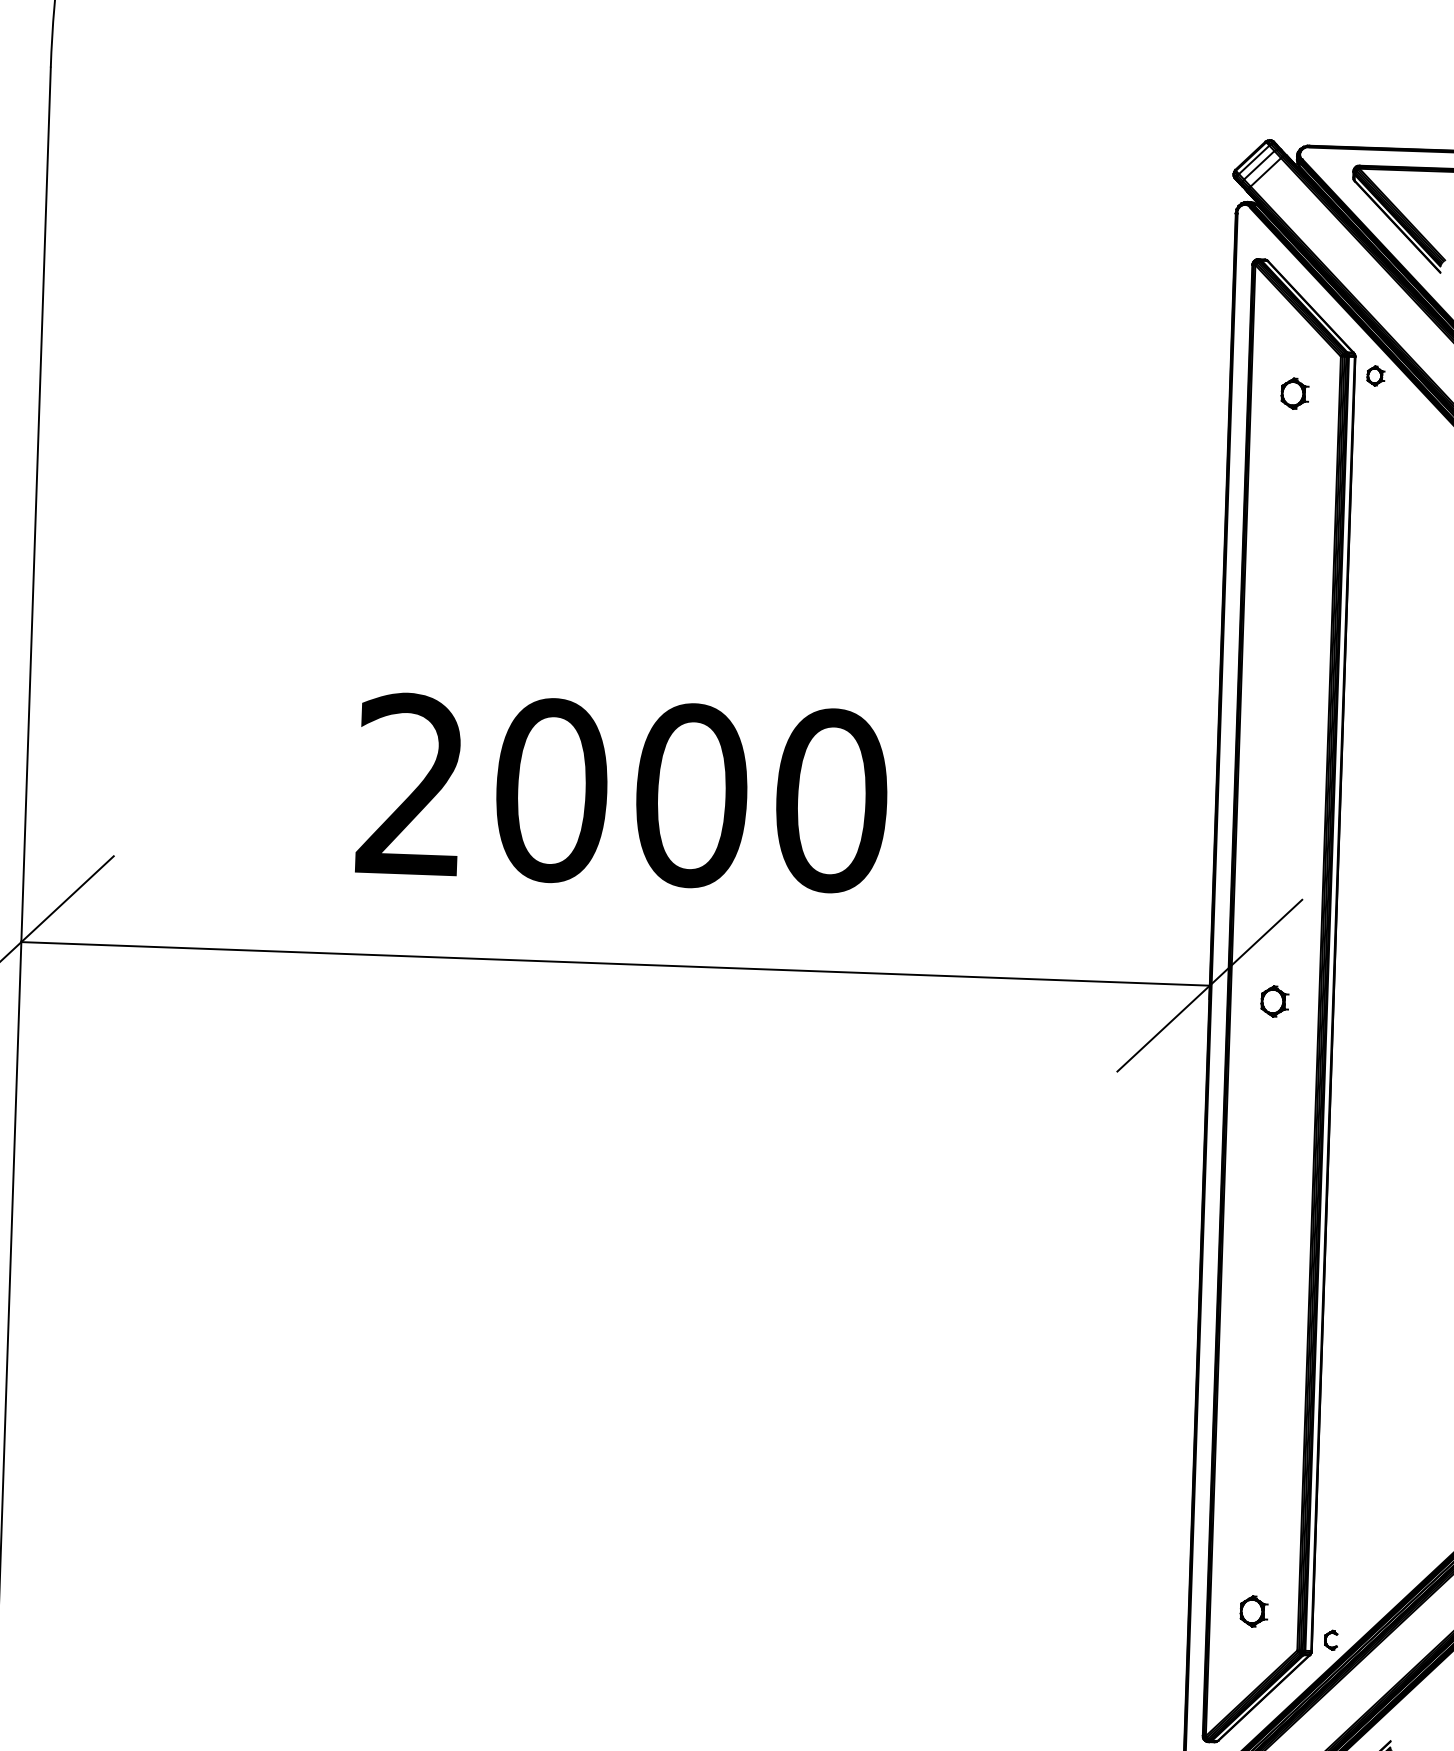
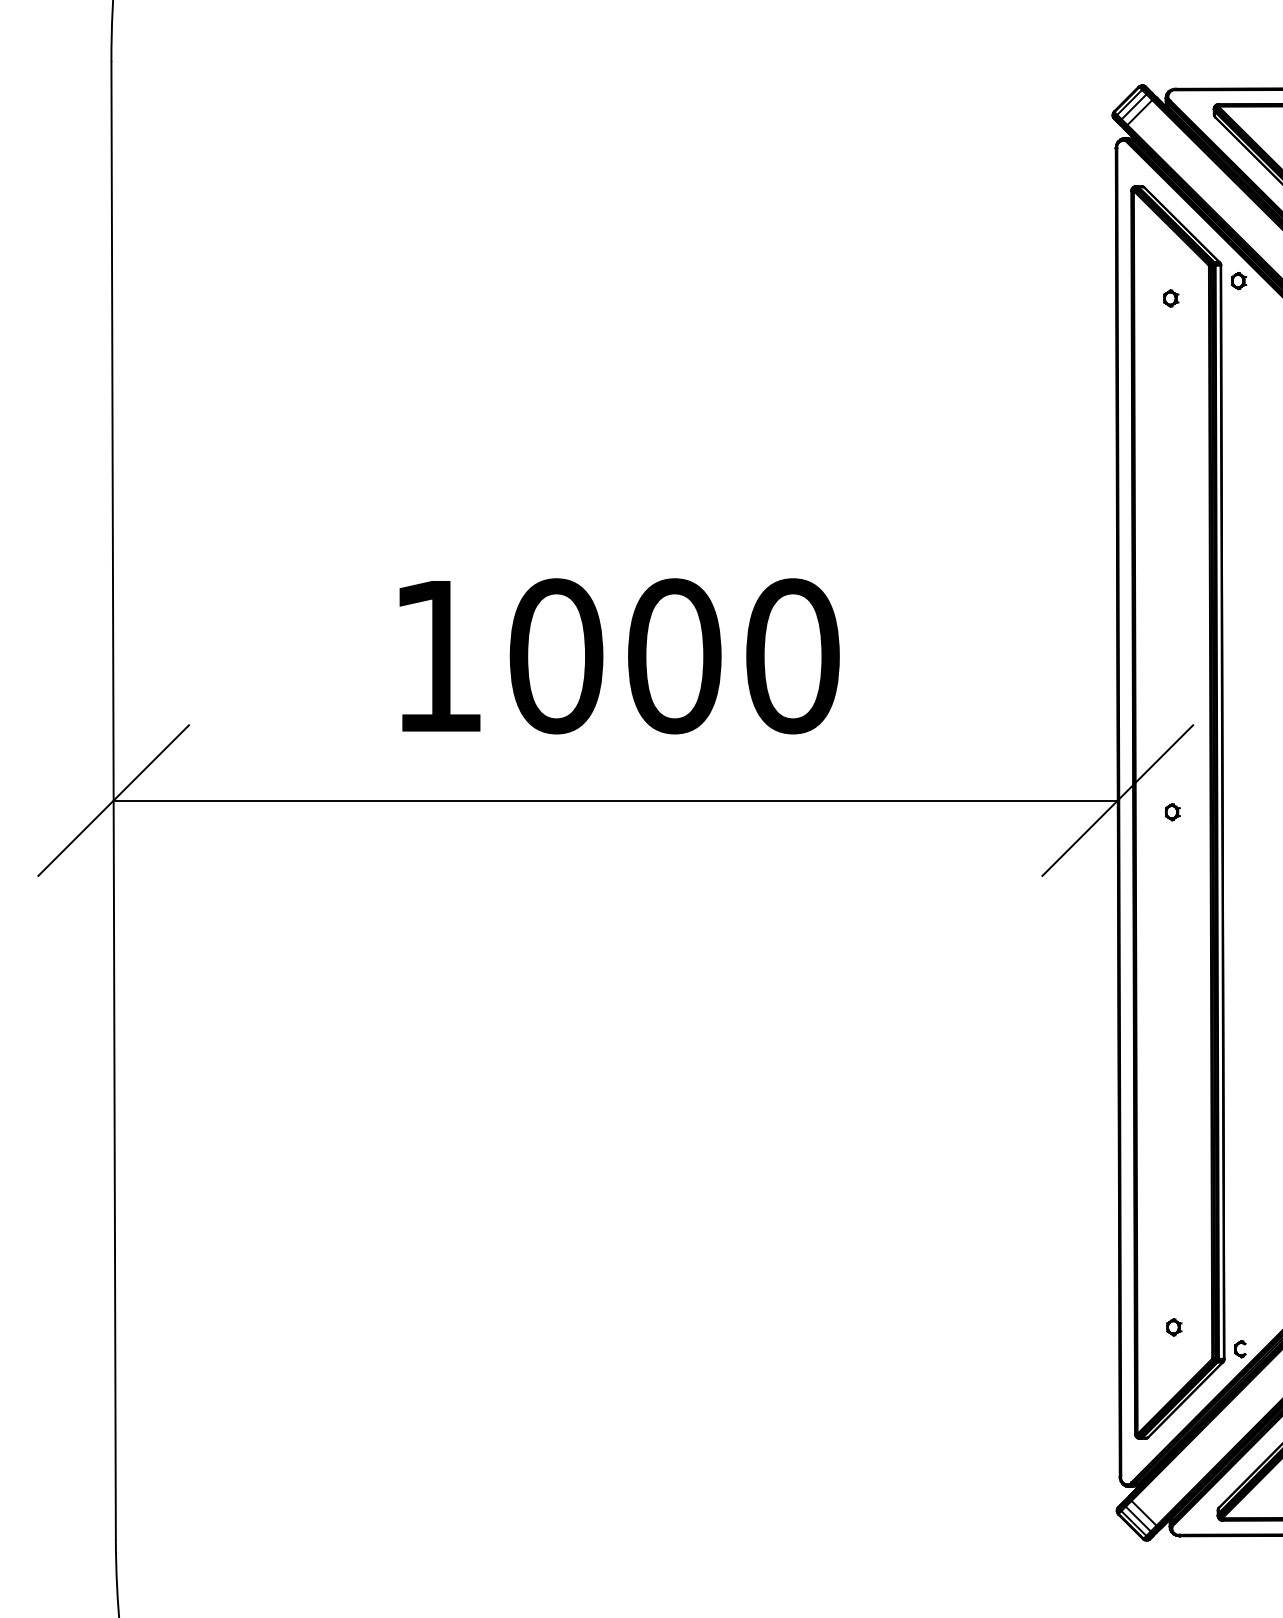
part: (1295, 393) -> (1171, 298), size x0.62
text: (409, 783) -> (436, 654), 2000 -> 1000
part: (1274, 1002) -> (1172, 812), size x0.62
part: (1254, 1611) -> (1174, 1327), size x0.62

